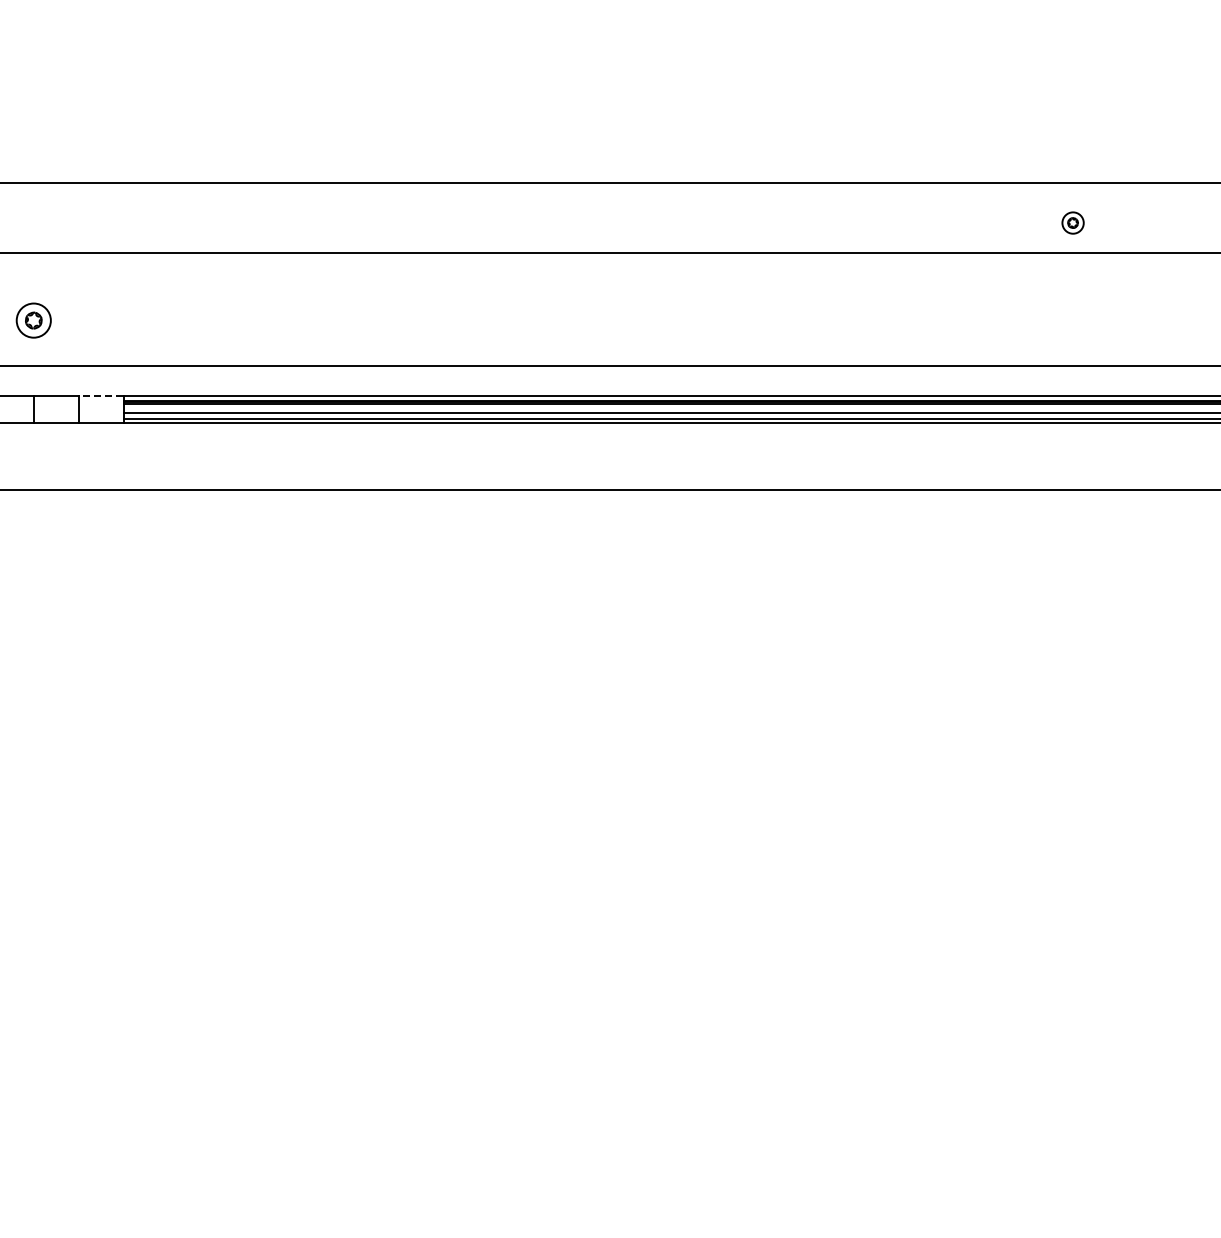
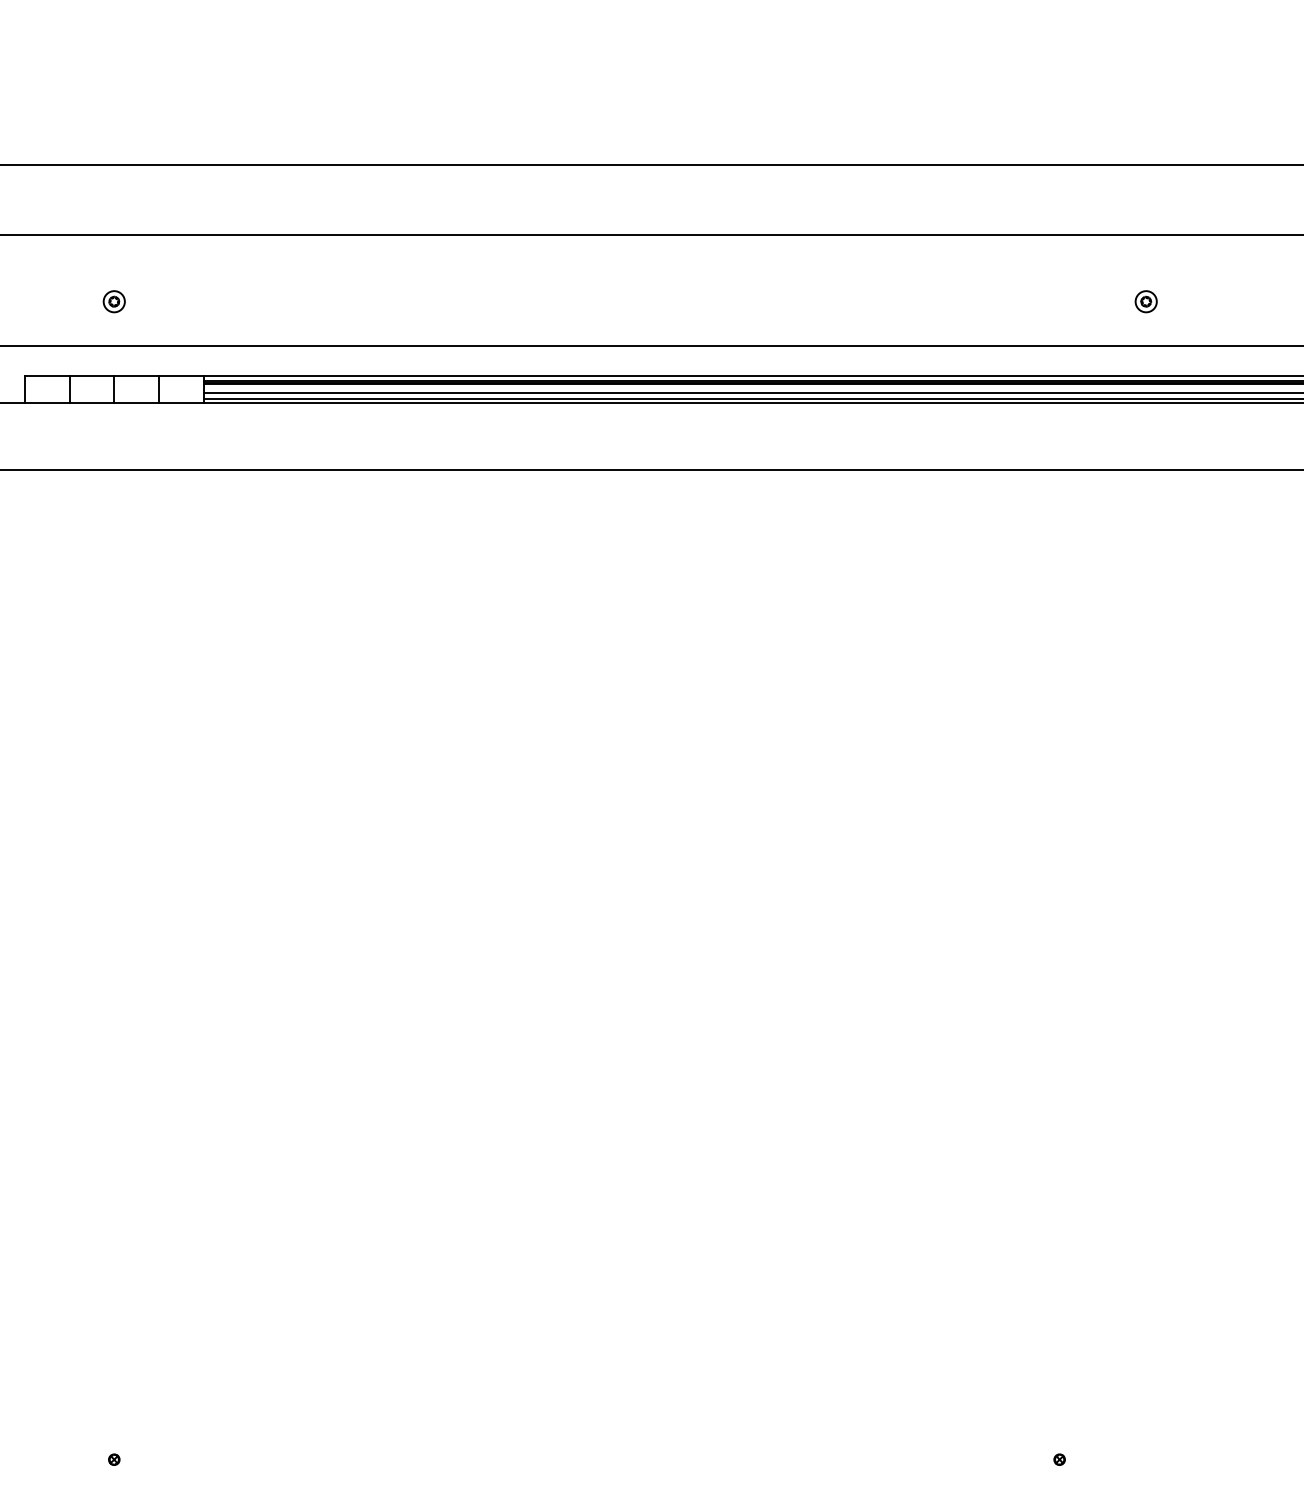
part: (1072, 222) -> (1145, 301), moved
part: (32, 320) -> (113, 301), size x0.62
line: (100, 396) -> (180, 376), dashed -> solid

